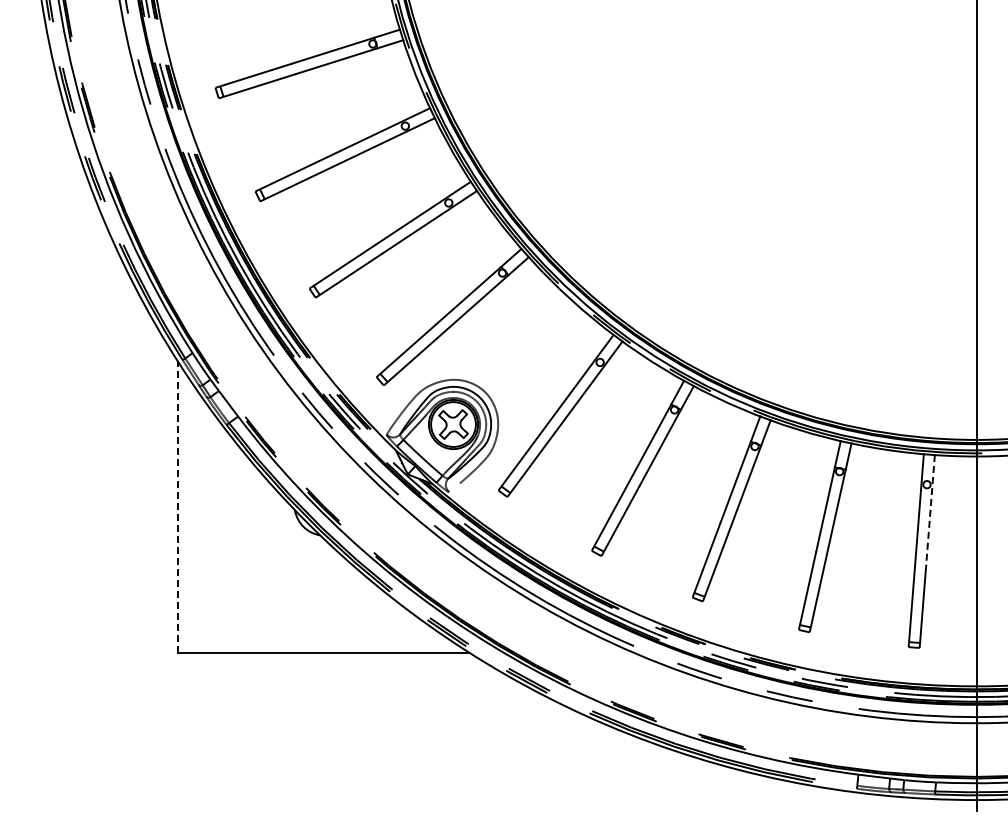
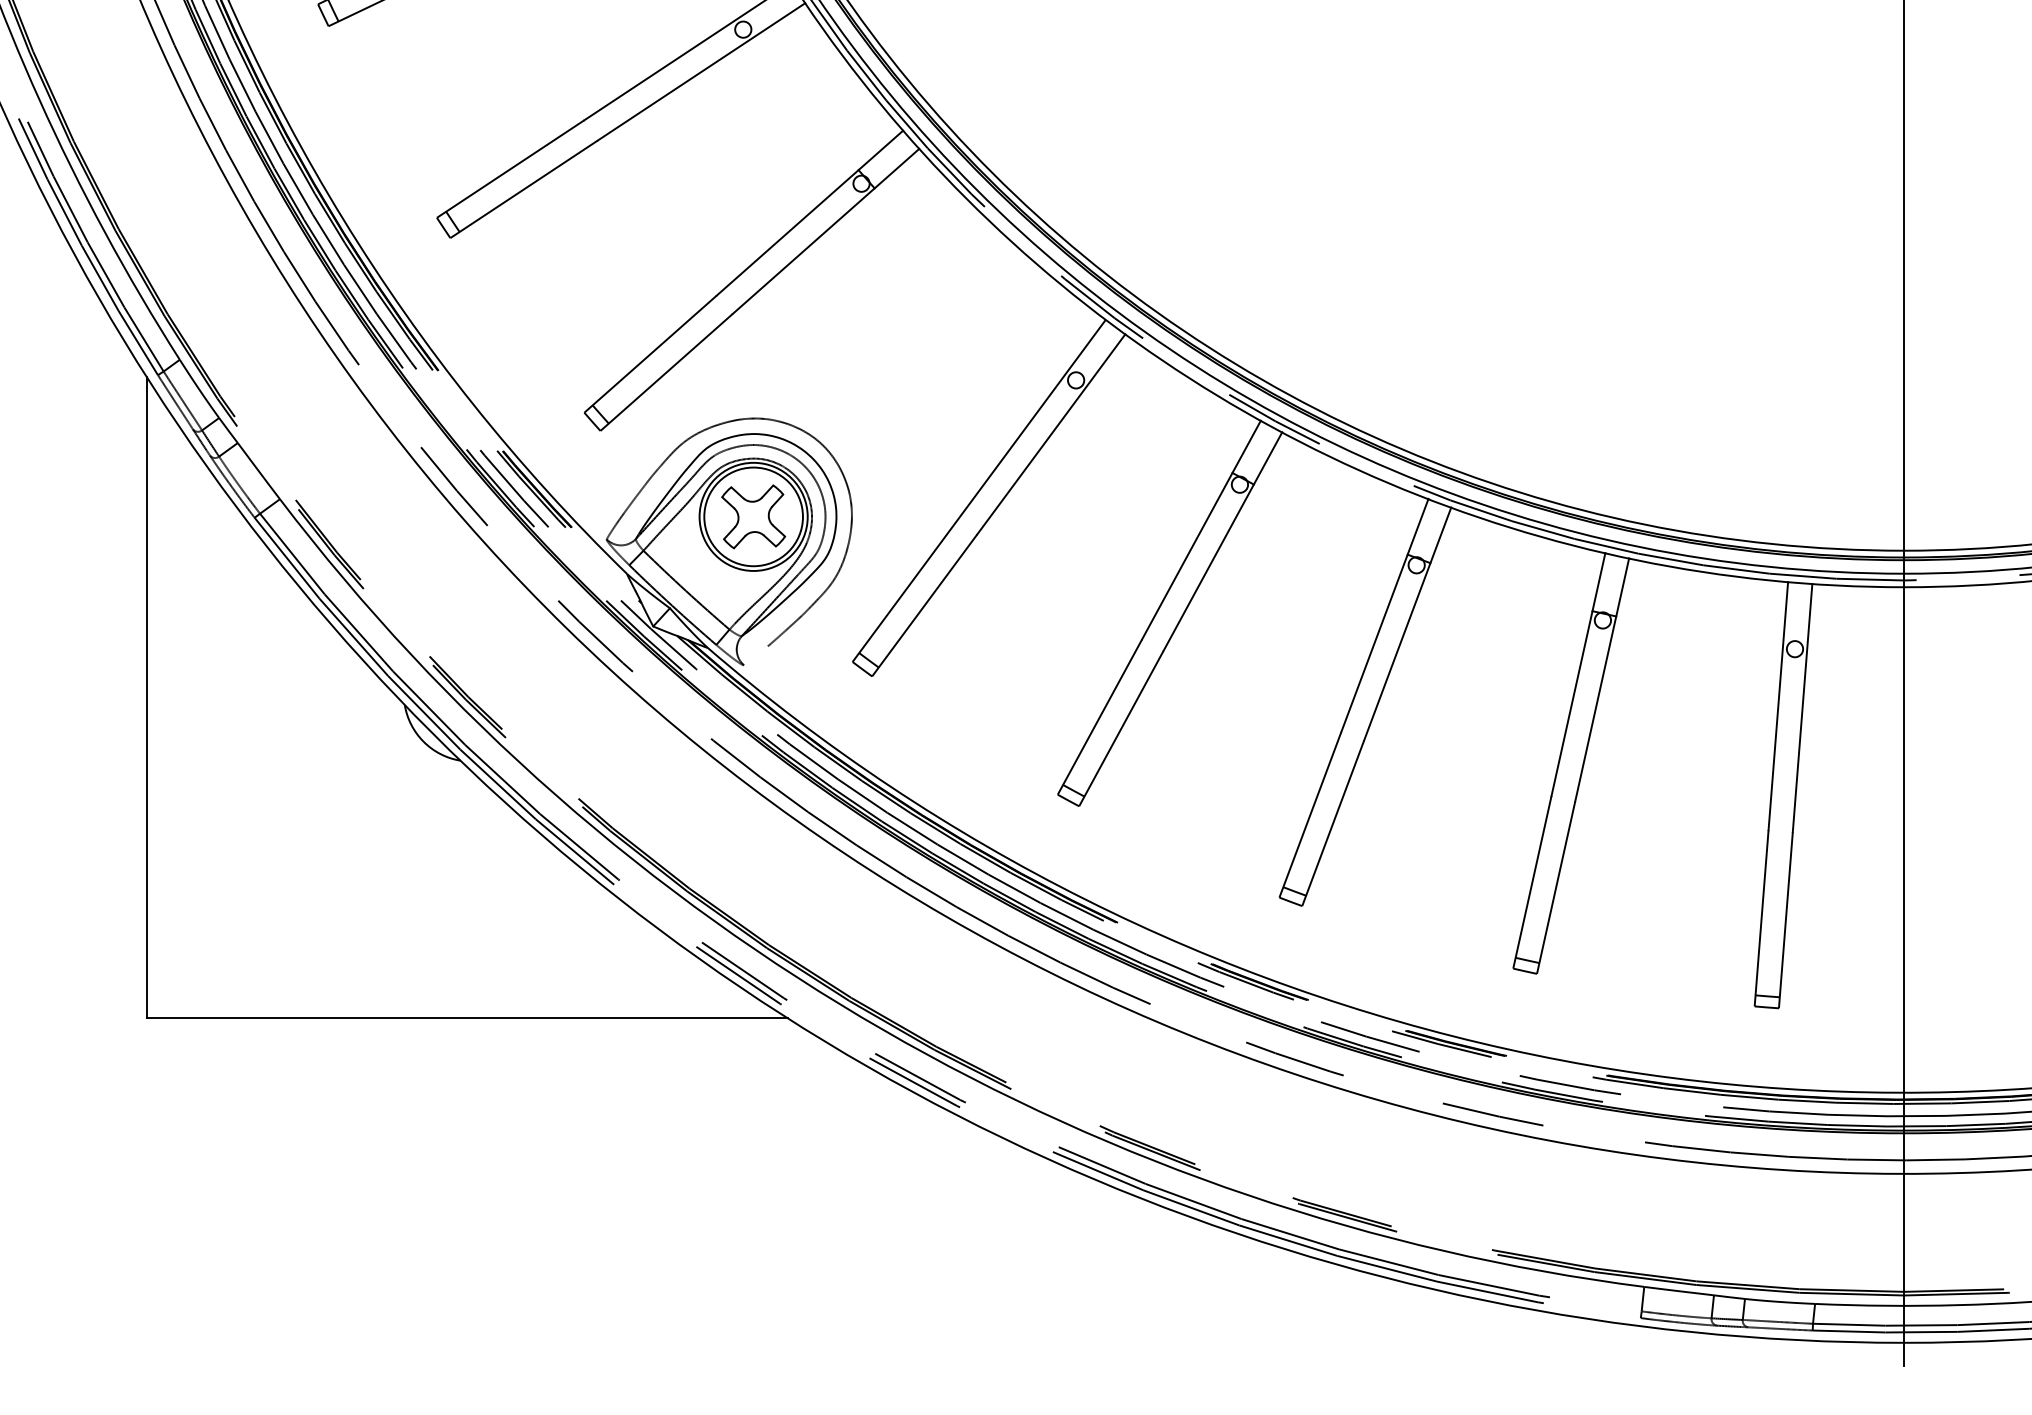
line: (177, 506) -> (146, 697), dashed -> solid
line: (930, 511) -> (1802, 708), dashed -> solid

